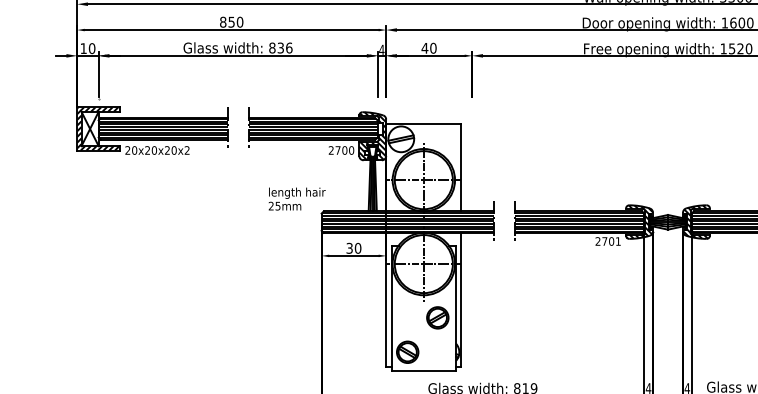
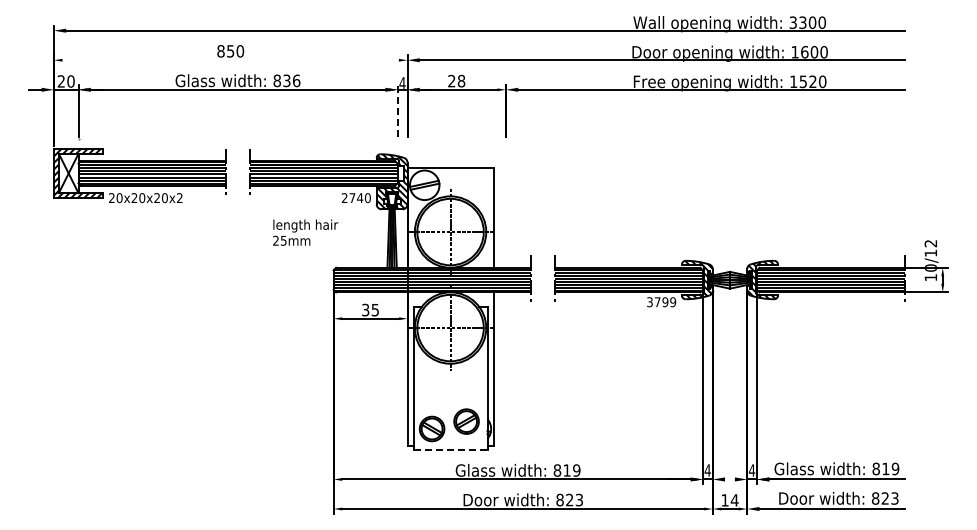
line: (231, 30) -> (230, 60), removed
text: (429, 47) -> (456, 80), 40 -> 28
text: (82, 48) -> (60, 81), 10 -> 20
line: (377, 73) -> (397, 110), solid -> dashed
text: (345, 150) -> (360, 198), 2700 -> 2740
text: (297, 198) -> (305, 232), moved
text: (608, 241) -> (661, 302), 2701 -> 3799
text: (358, 247) -> (375, 309), 30 -> 35
part: (437, 317) -> (466, 421), moved
line: (423, 370) -> (450, 449), solid -> dashed

